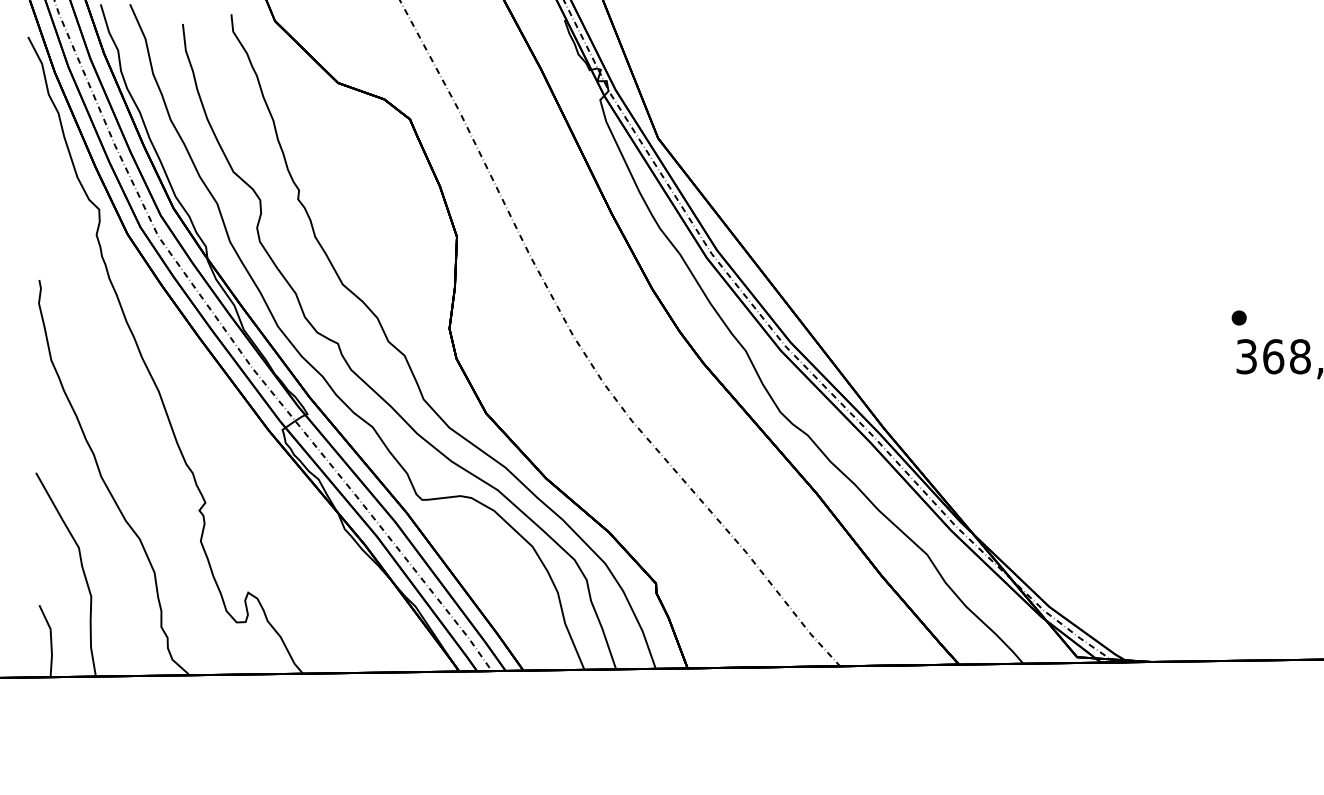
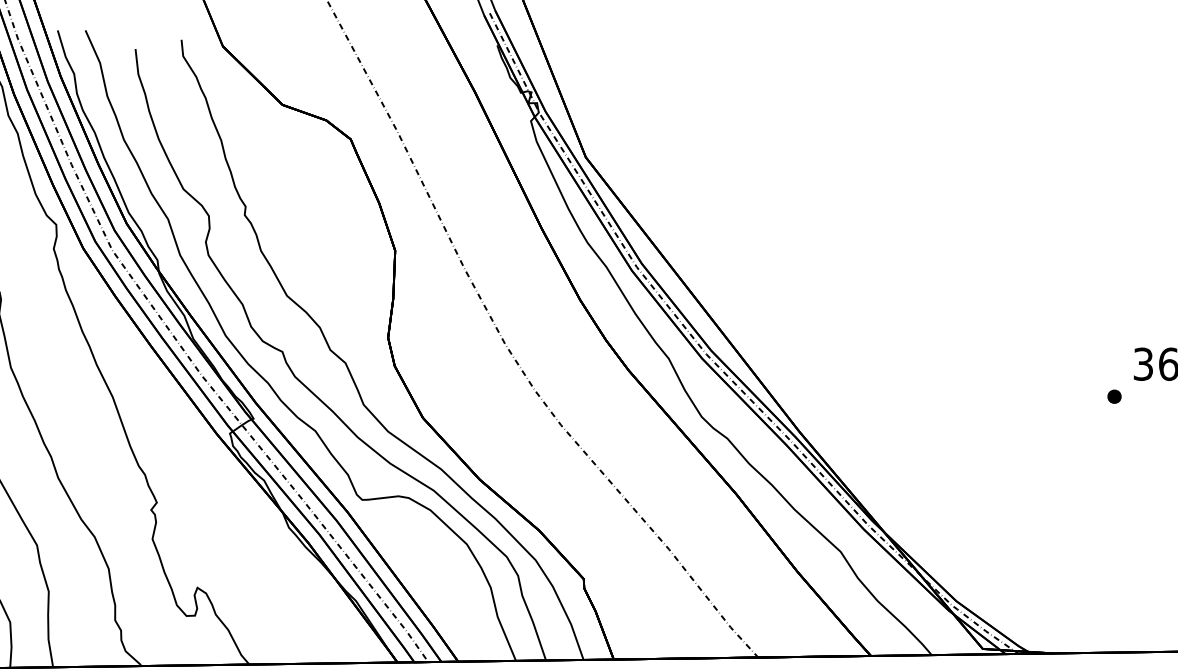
part: (1238, 317) -> (1113, 396), moved

